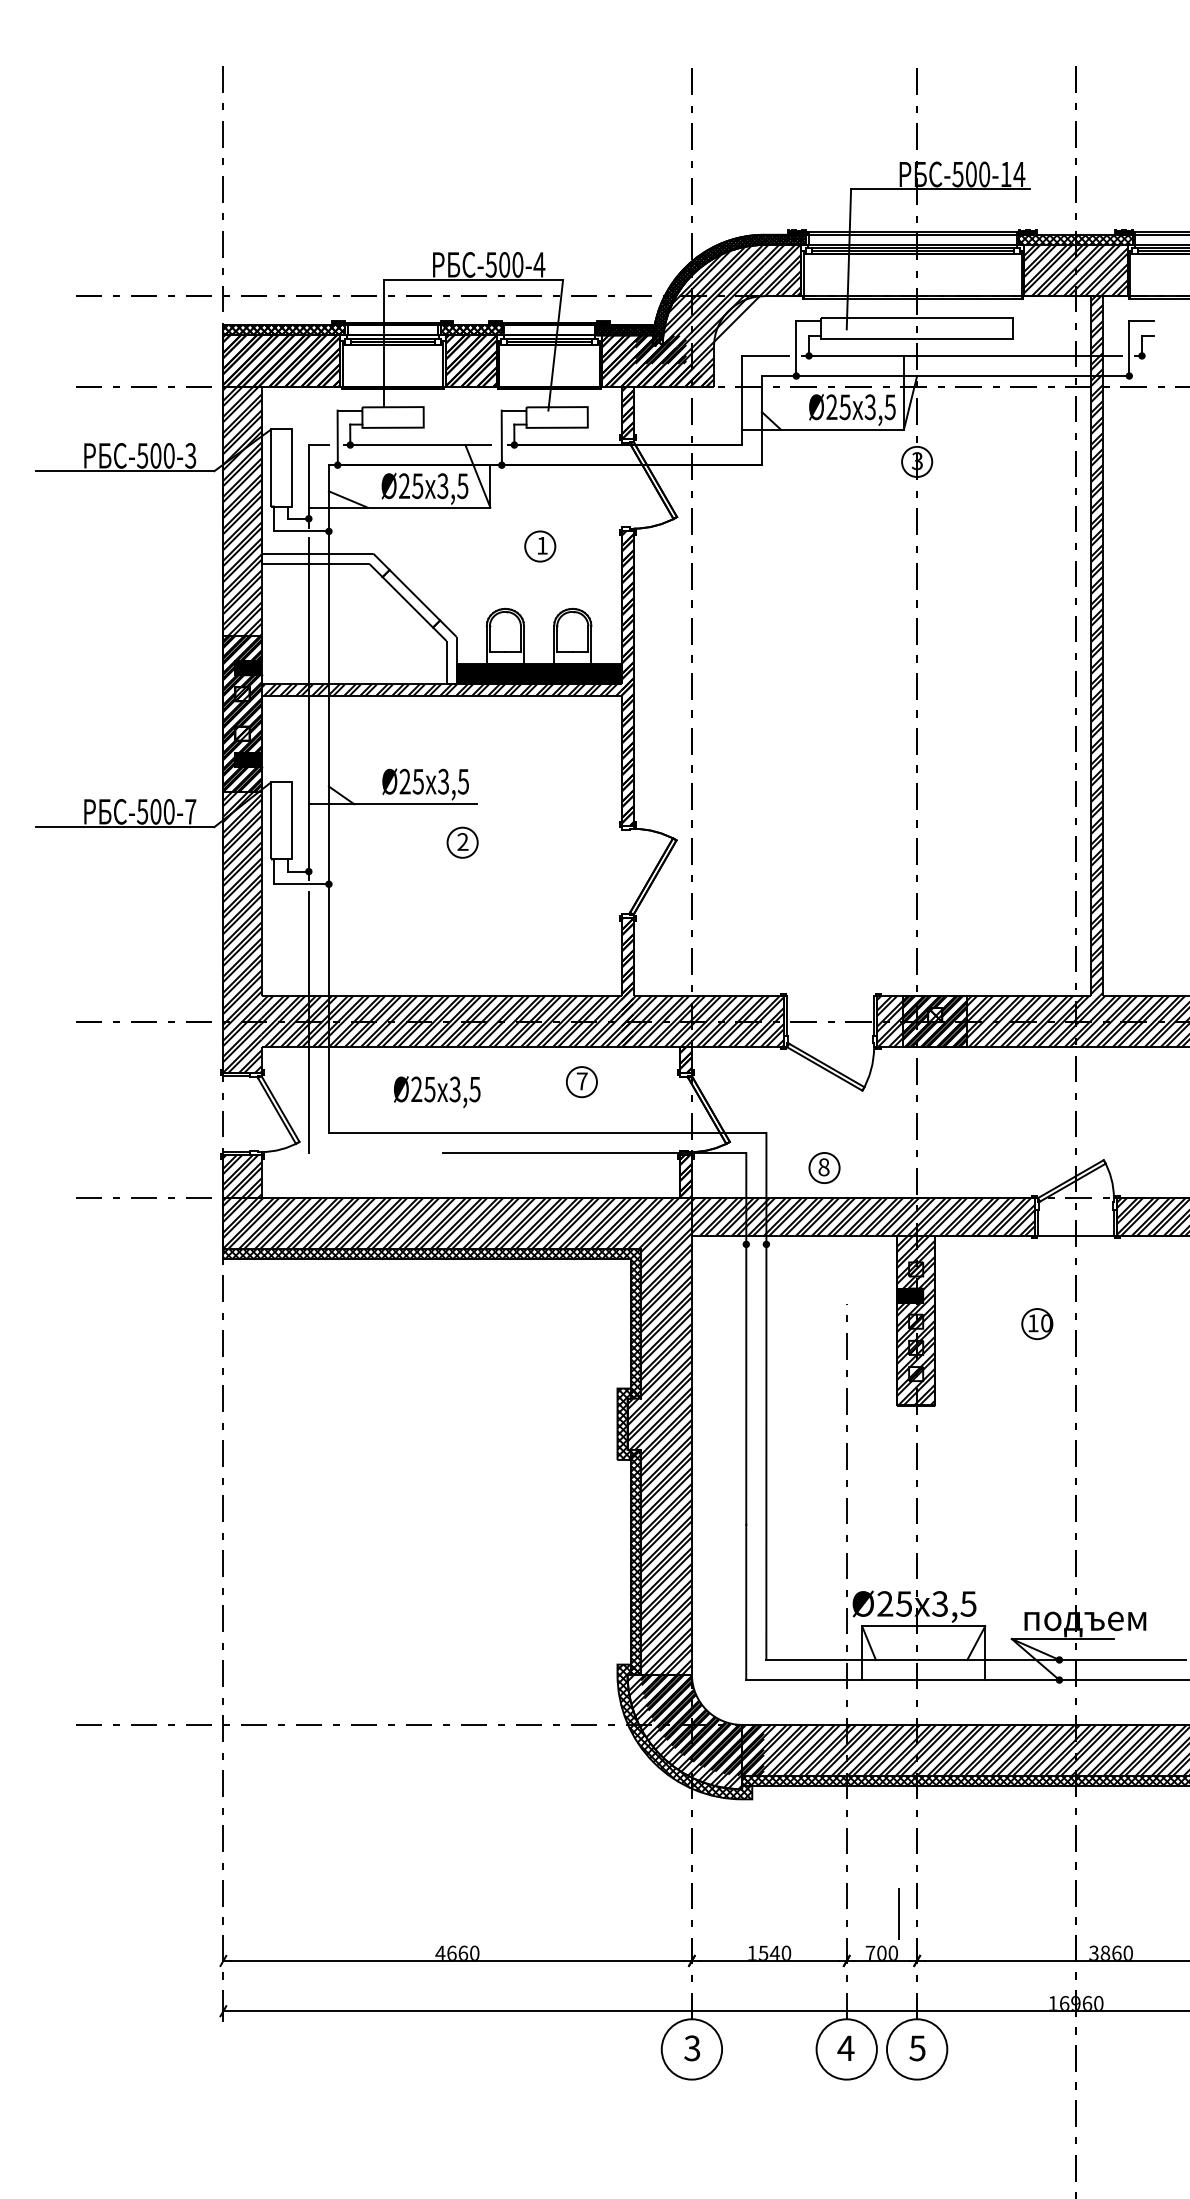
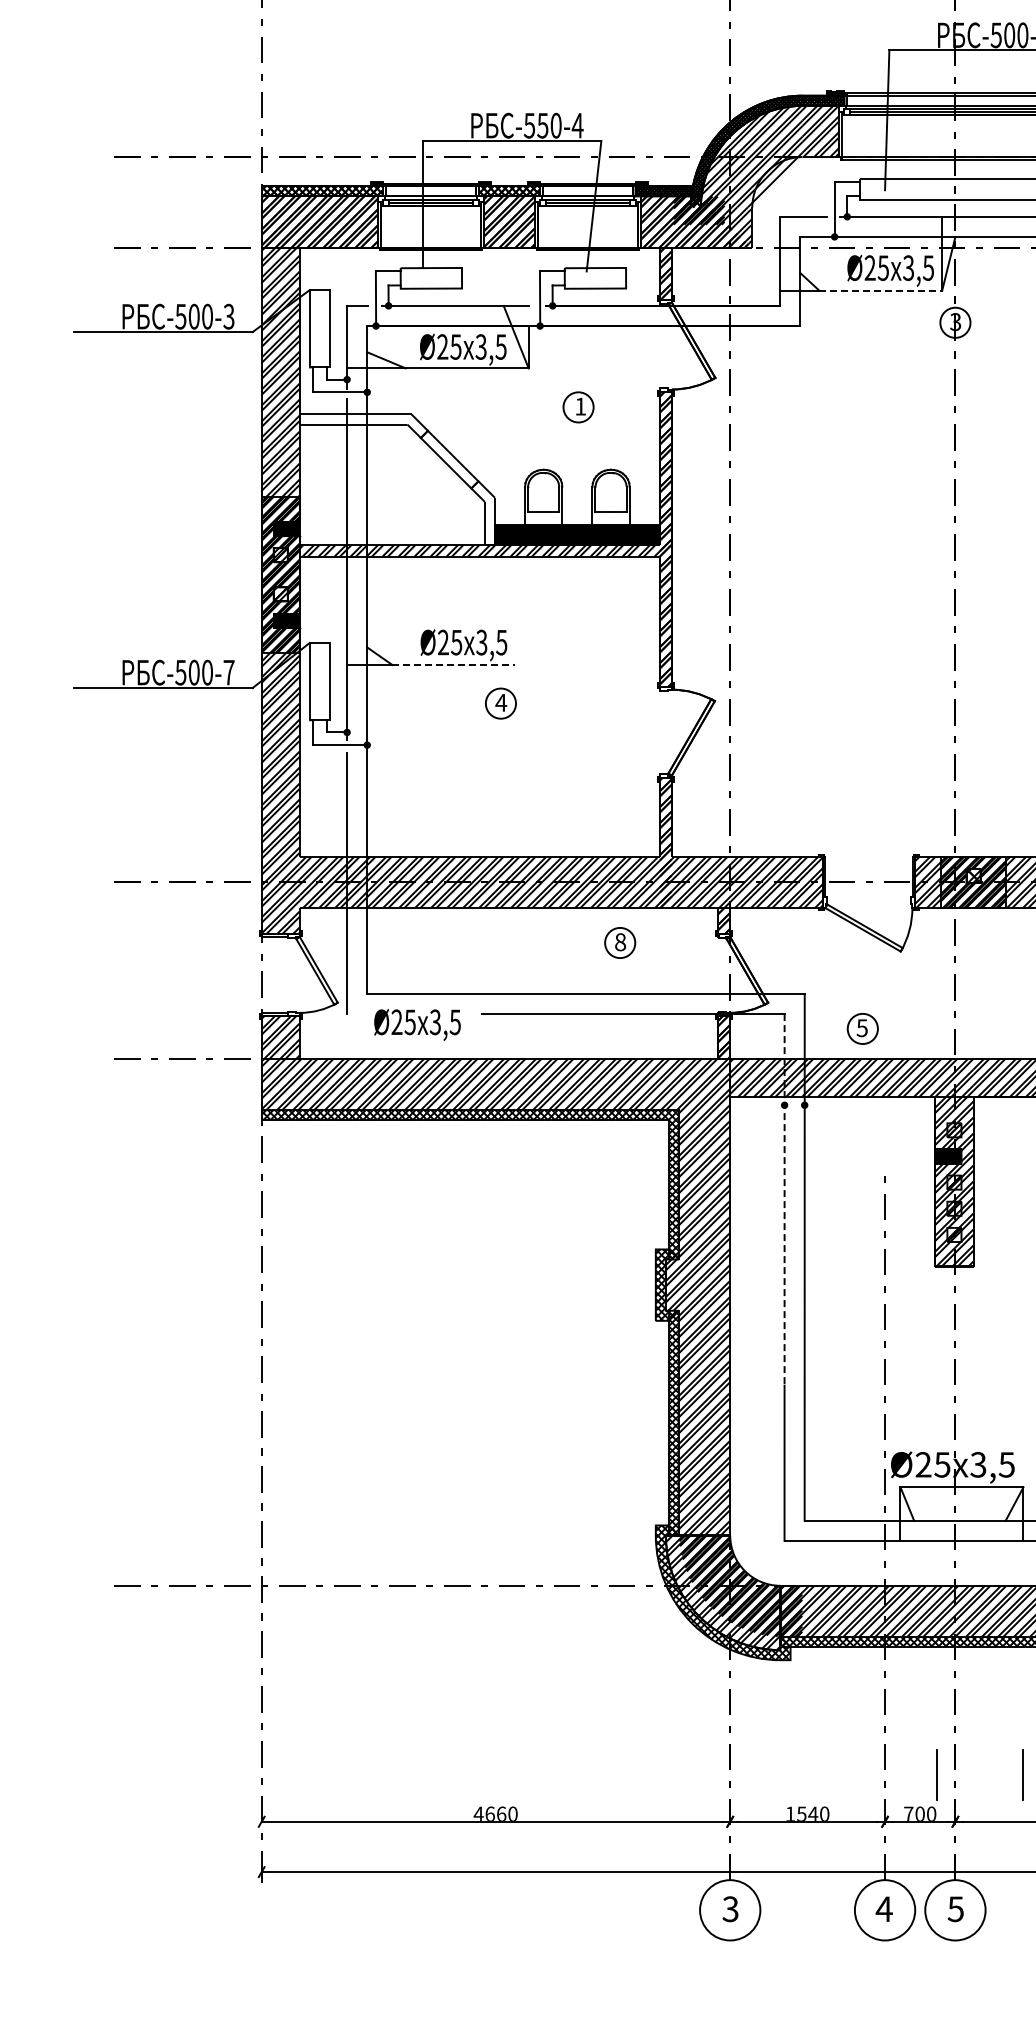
text: (504, 264) -> (542, 125), -500-4 -> -550-4
line: (842, 429) -> (880, 290), solid -> dashed
line: (416, 804) -> (454, 665), solid -> dashed
text: (462, 841) -> (500, 702), 2 -> 4
text: (581, 1081) -> (619, 942), 7 -> 8
text: (437, 1092) -> (417, 1025), moved
text: (823, 1167) -> (861, 1028), 8 -> 5
line: (746, 1339) -> (784, 1200), solid -> dashed
line: (984, 1913) -> (1022, 1774), added

